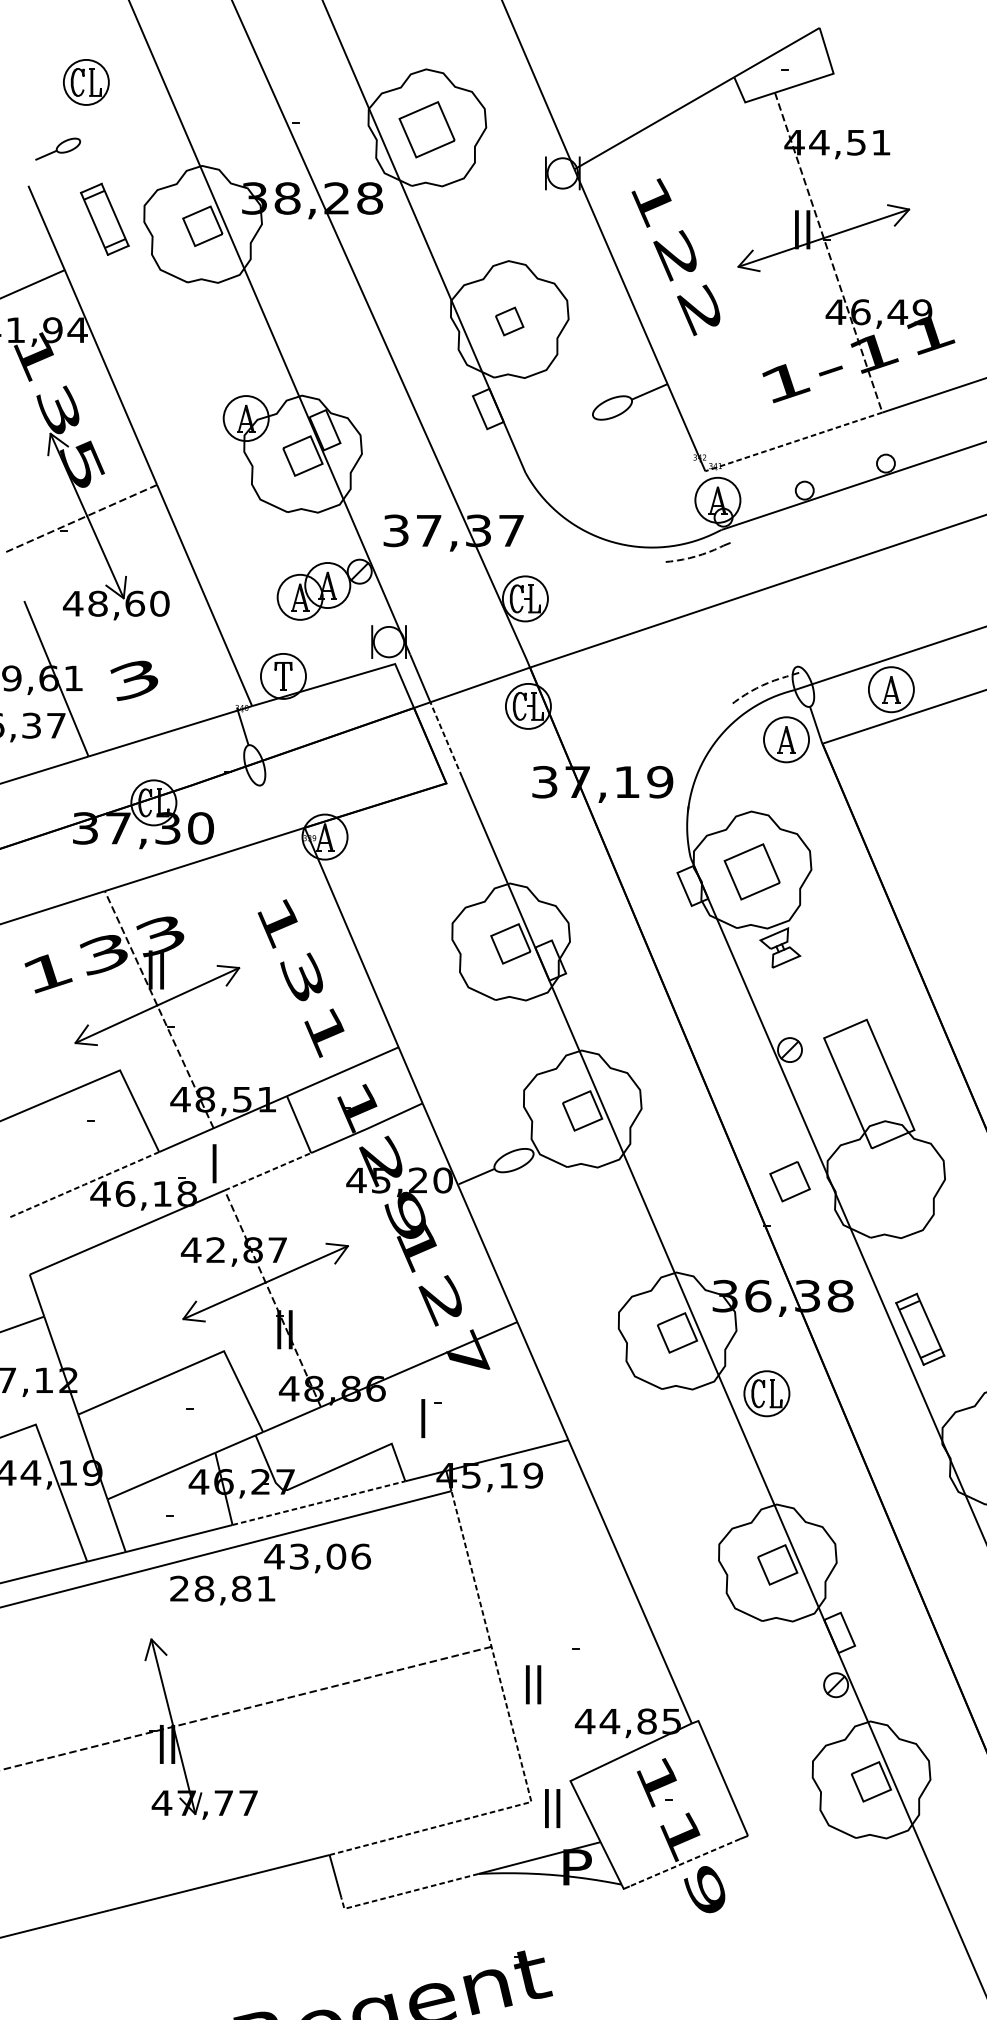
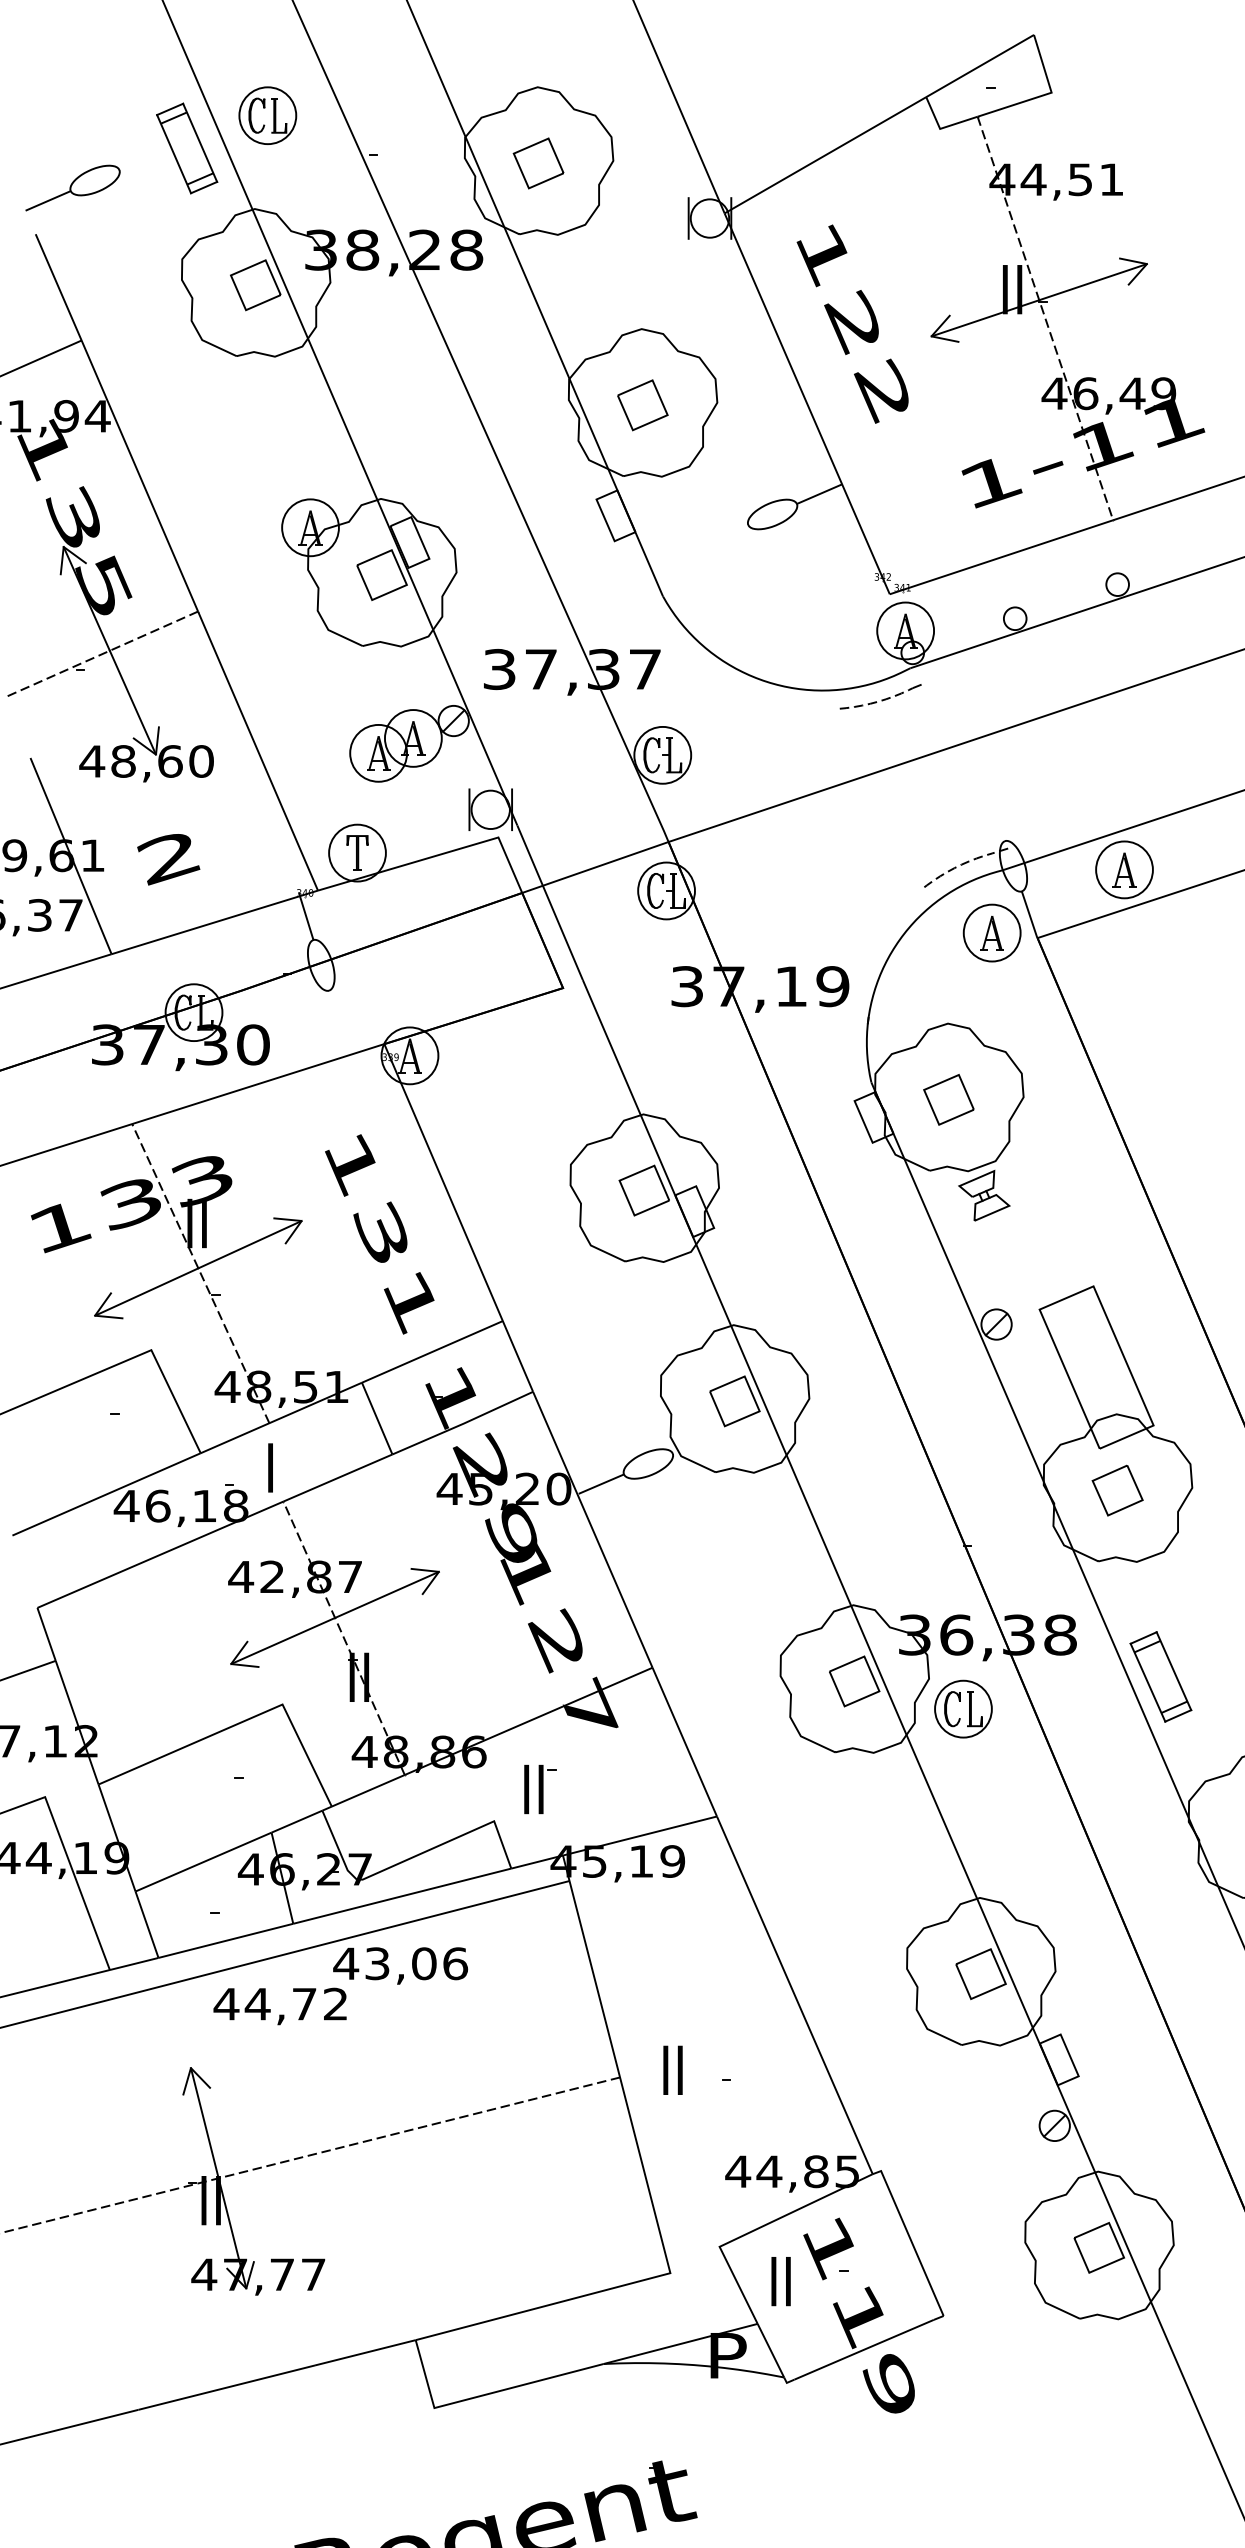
part: (86, 82) -> (267, 115), moved
part: (426, 129) -> (538, 163), size x0.71
part: (57, 148) -> (72, 187), size x1.67
part: (105, 219) -> (187, 148), moved
part: (509, 321) -> (642, 405), size x1.43
line: (793, 442) -> (1001, 557), dashed -> solid
text: (133, 681) -> (168, 859), 3 -> 2
line: (445, 739) -> (562, 932), dashed -> solid
part: (751, 871) -> (948, 1099), size x0.71
line: (267, 1172) -> (337, 1478), dashed -> solid
part: (789, 1181) -> (1117, 1490), moved
line: (84, 1184) -> (106, 1494), dashed -> solid
part: (766, 1393) -> (963, 1708), moved
text: (422, 1418) -> (533, 1789), I -> II
line: (319, 1503) -> (402, 1896), dashed -> solid
text: (221, 1588) -> (279, 2003), 28,81 -> 44,72
text: (533, 1684) -> (672, 2069), moved
line: (517, 1748) -> (652, 2205), dashed -> solid
text: (552, 1808) -> (780, 2281), moved
line: (685, 1862) -> (864, 2349), dashed -> solid
line: (404, 1893) -> (510, 2388), dashed -> solid

